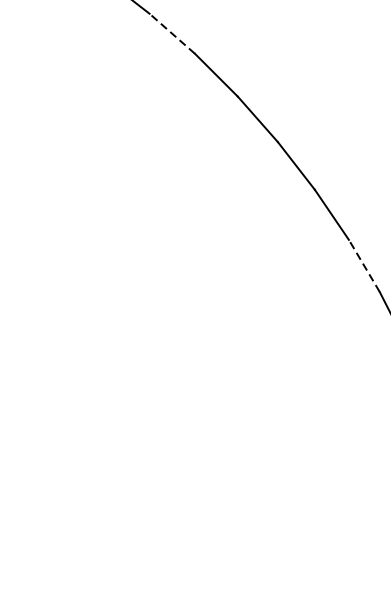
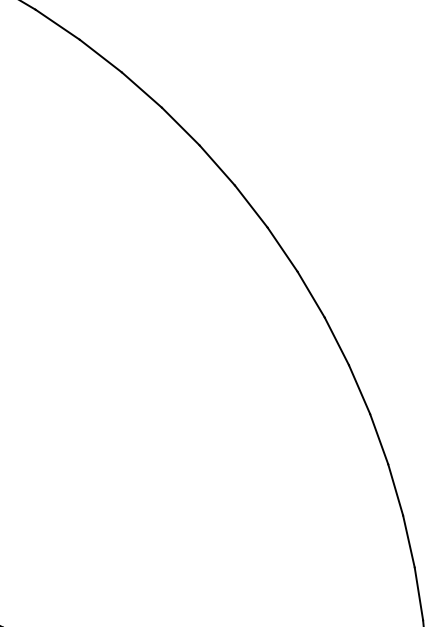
line: (171, 34) -> (141, 90), dashed -> solid
line: (364, 265) -> (311, 294), dashed -> solid

